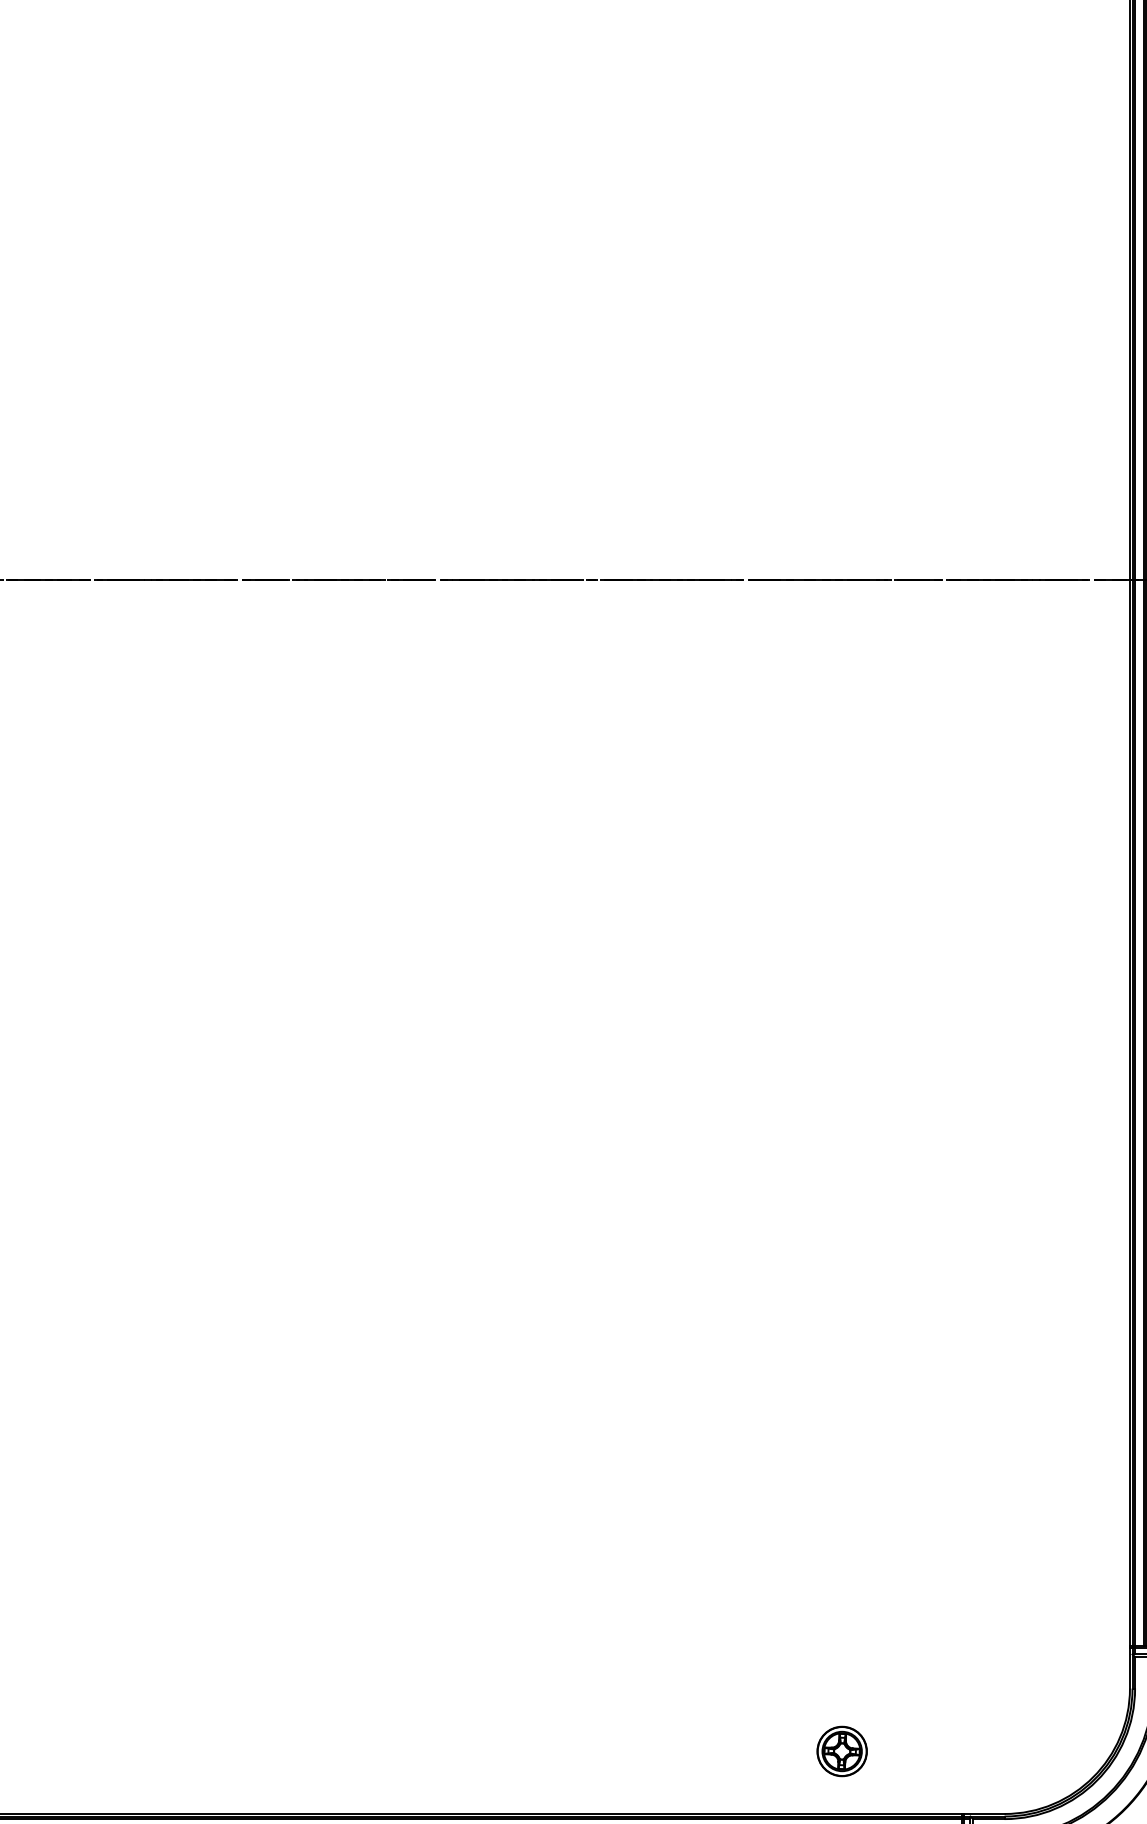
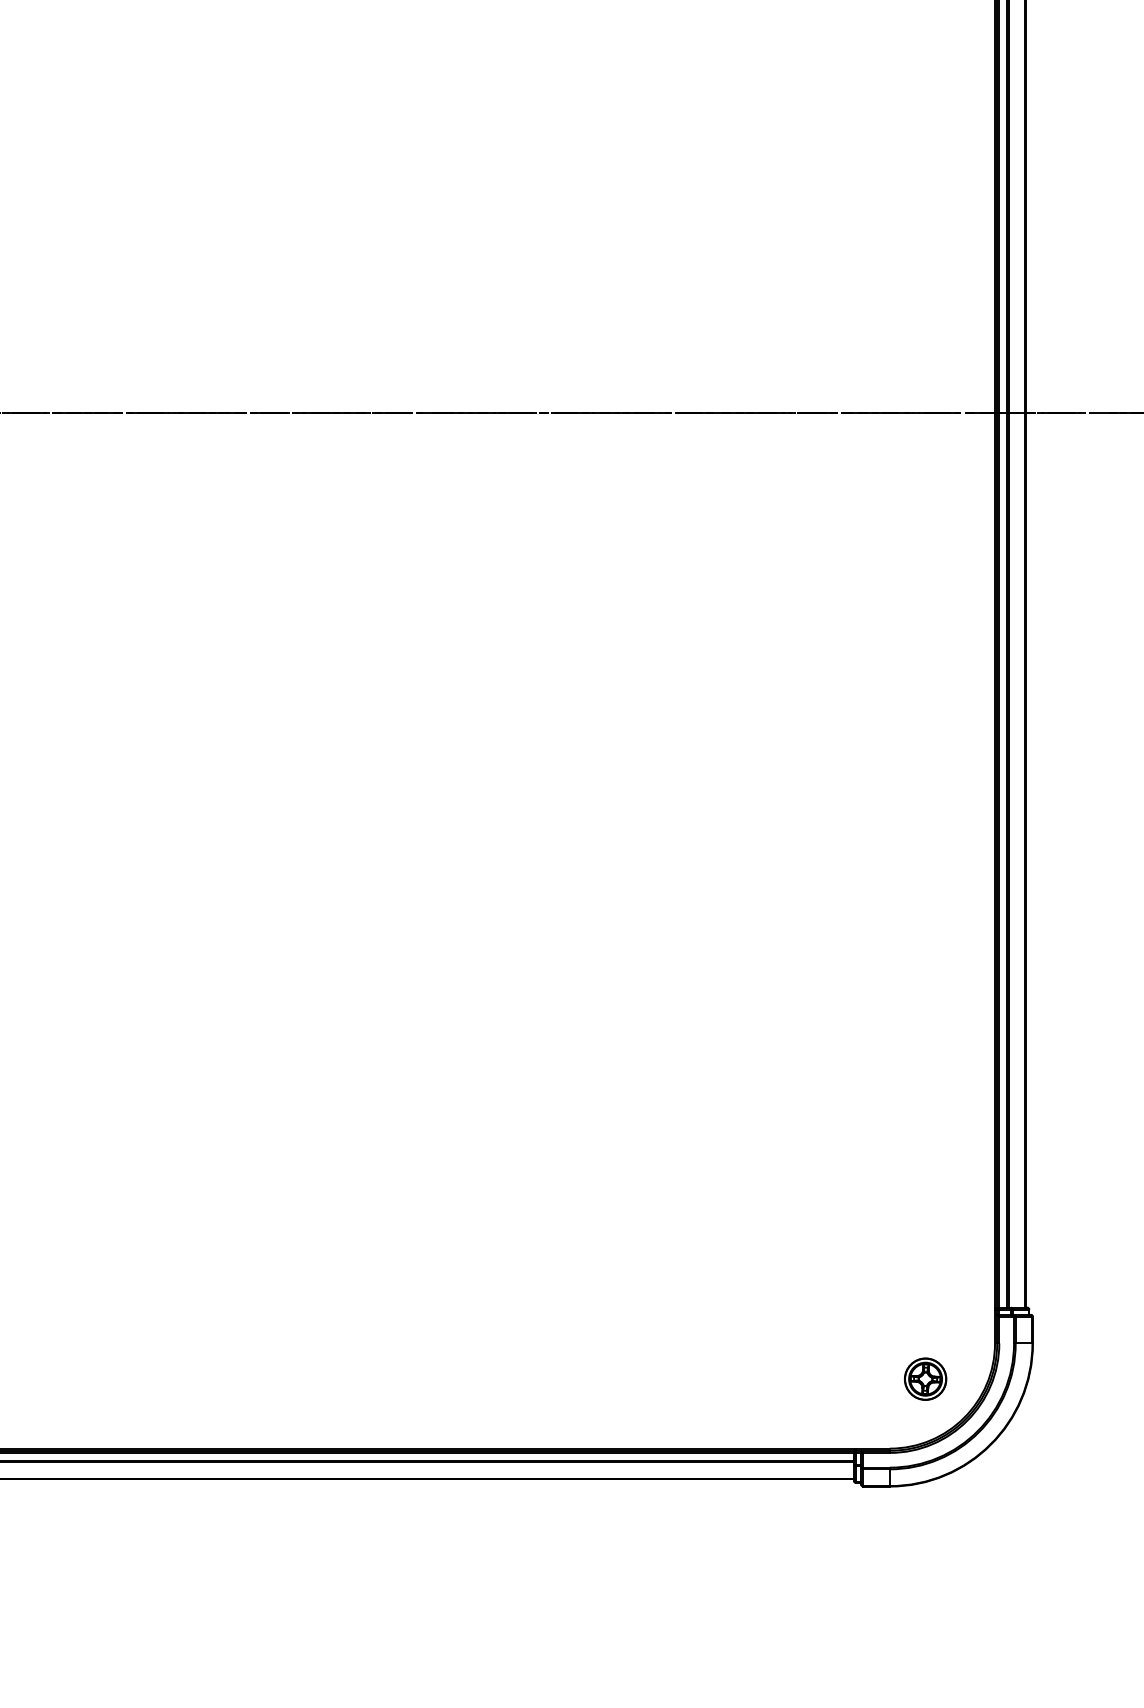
part: (842, 1750) -> (925, 1378), moved

